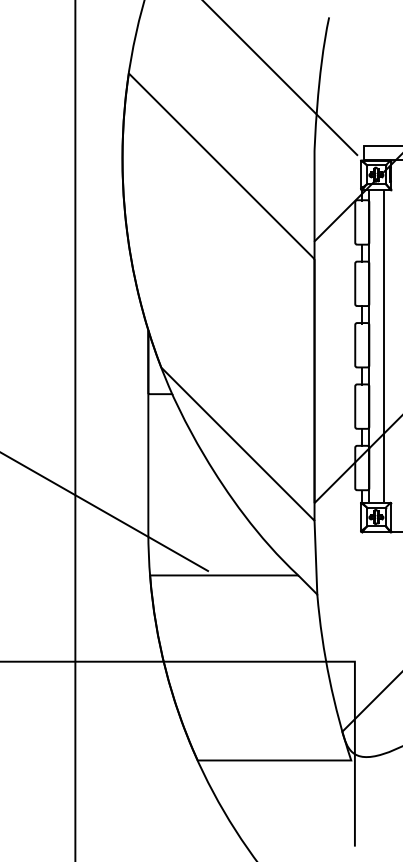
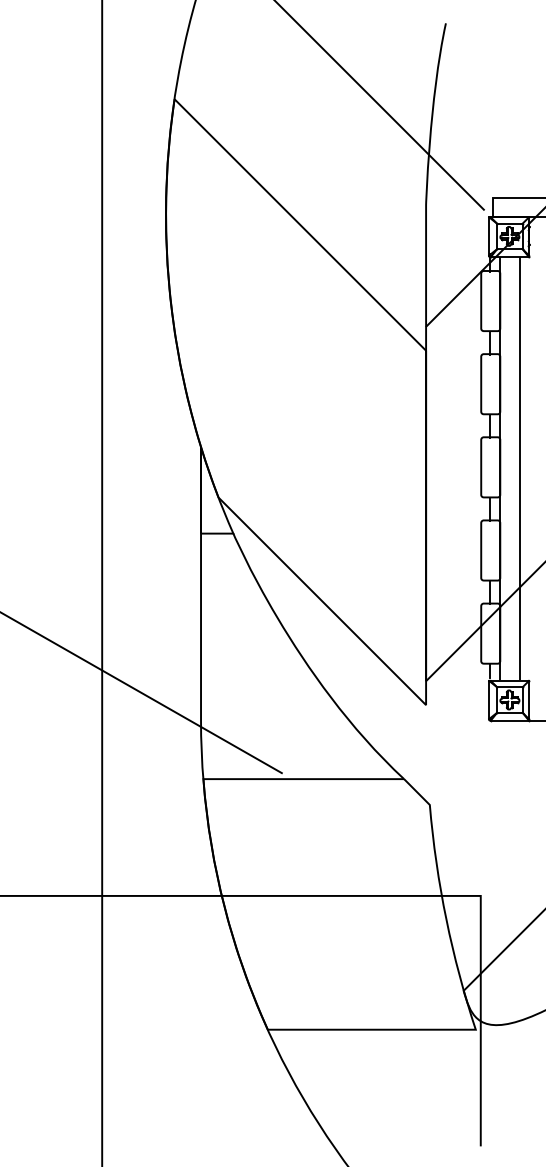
line: (315, 557) -> (427, 754), removed

